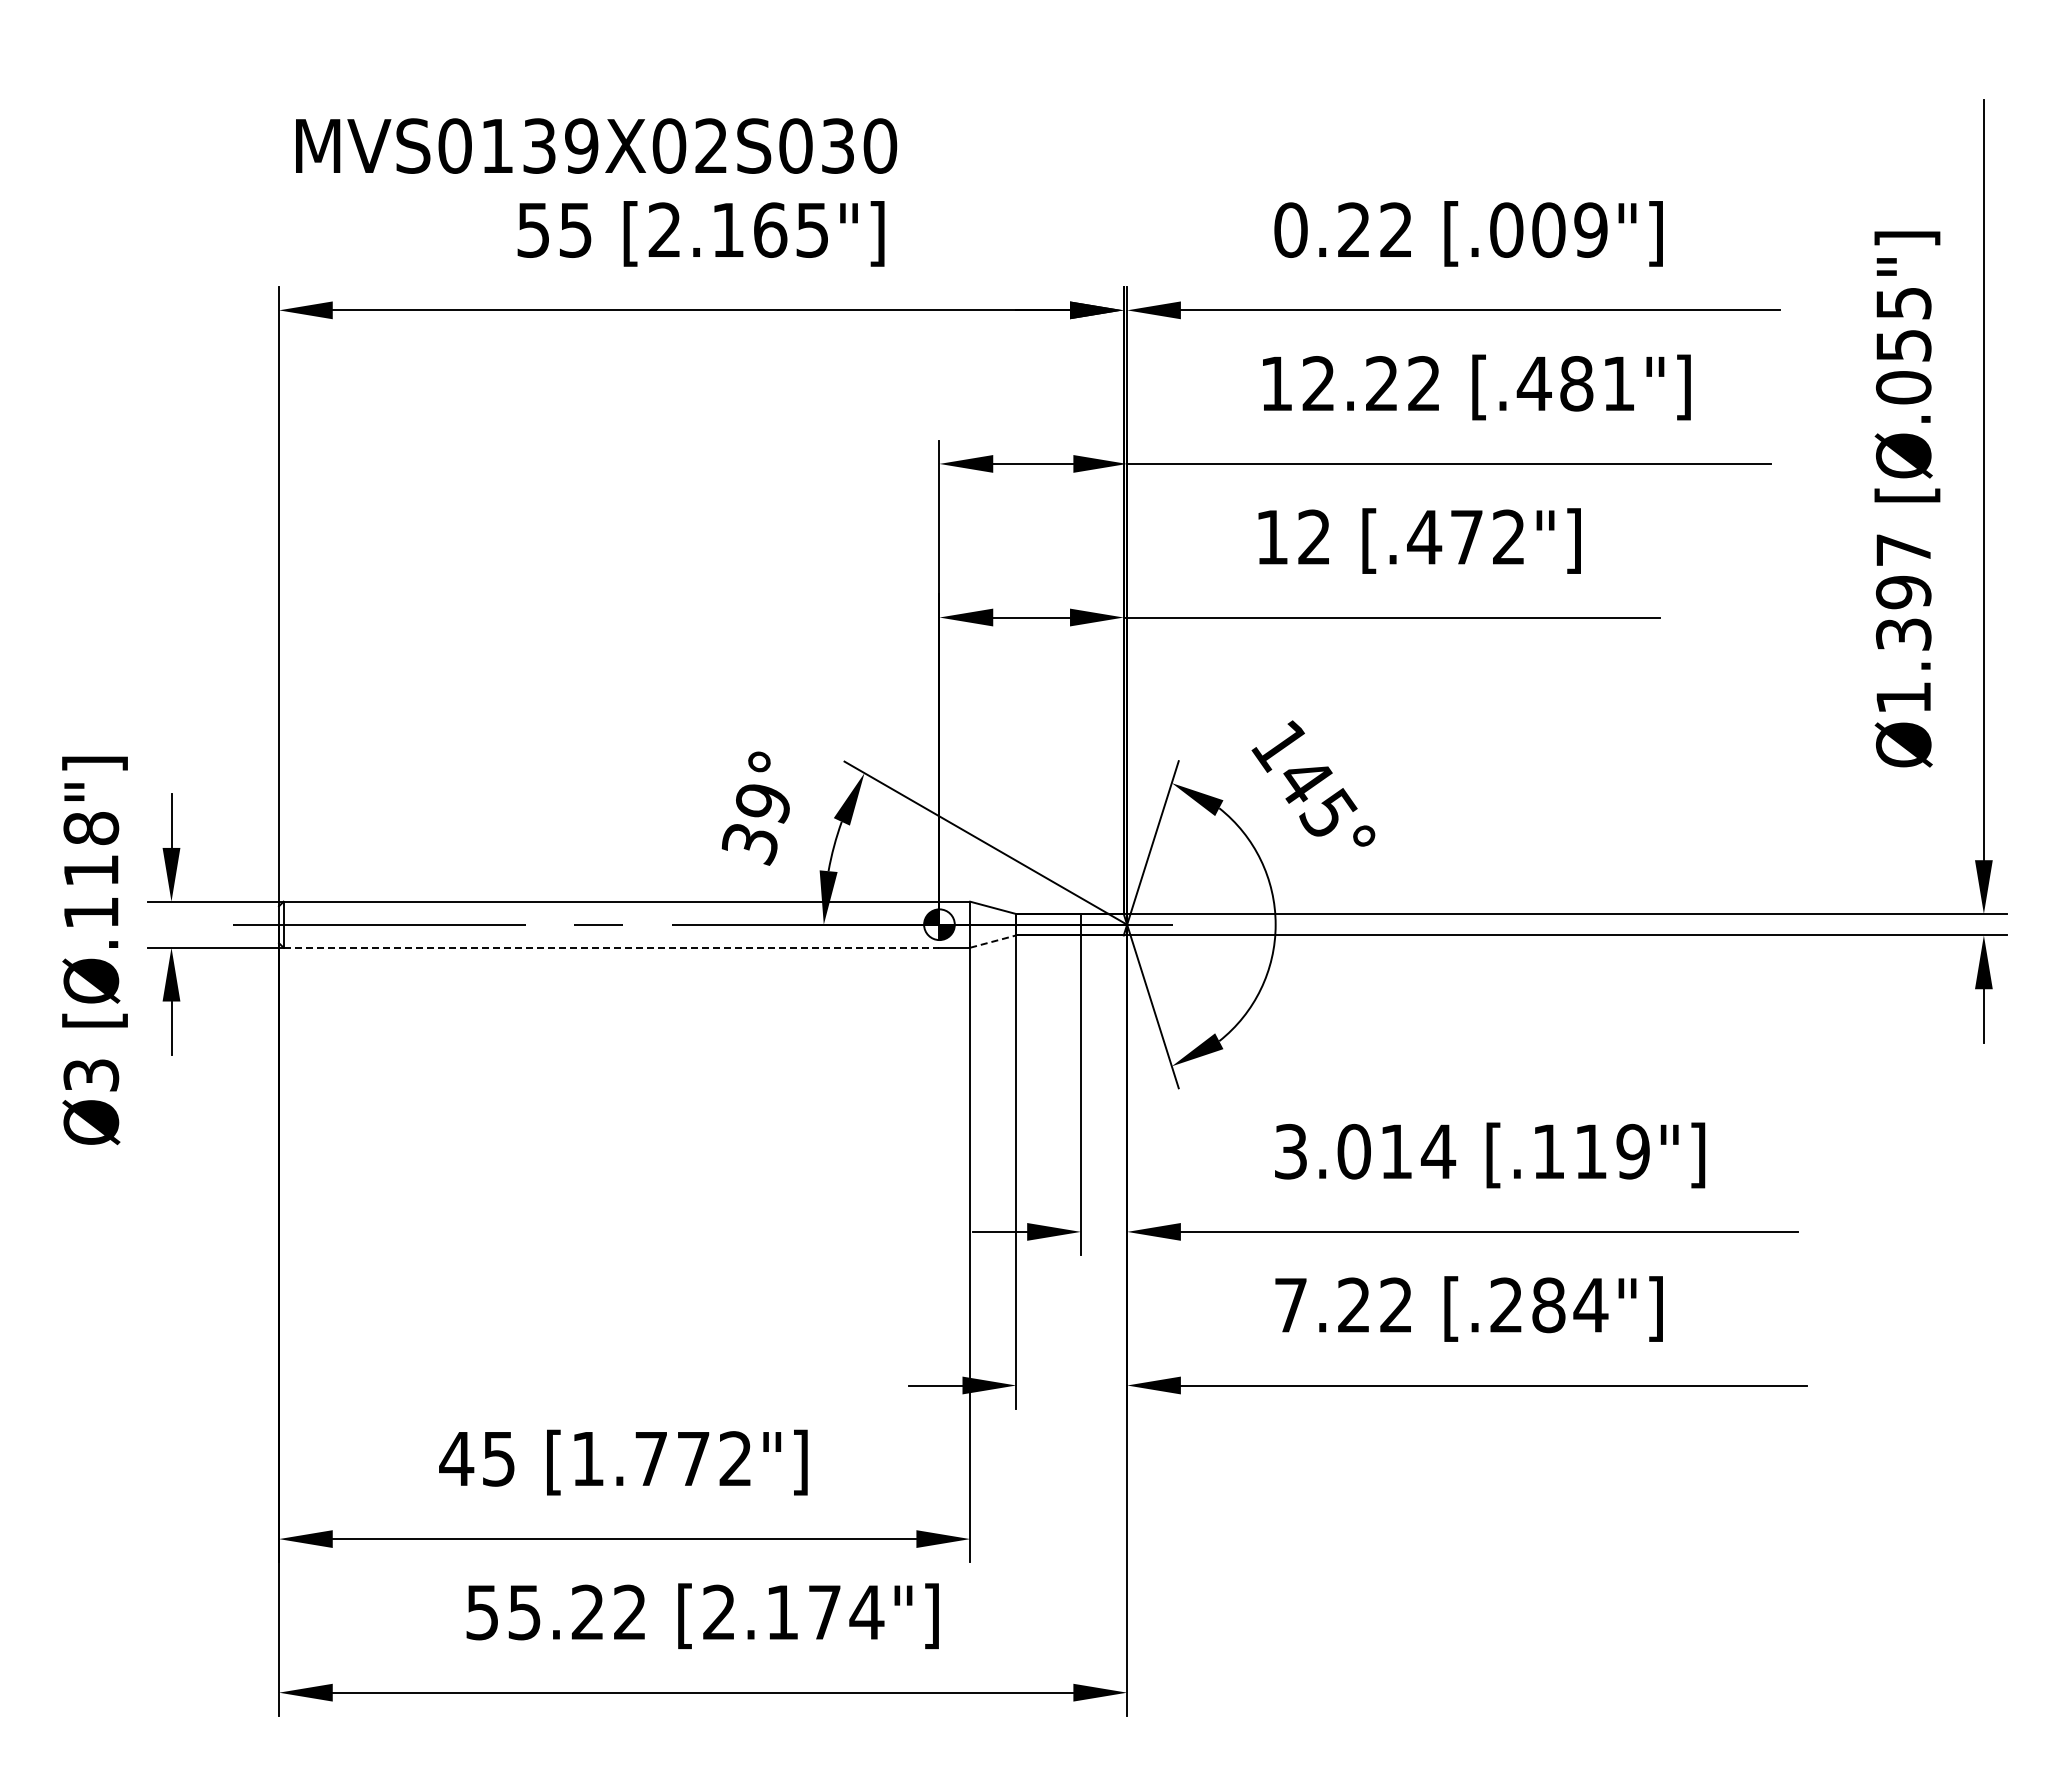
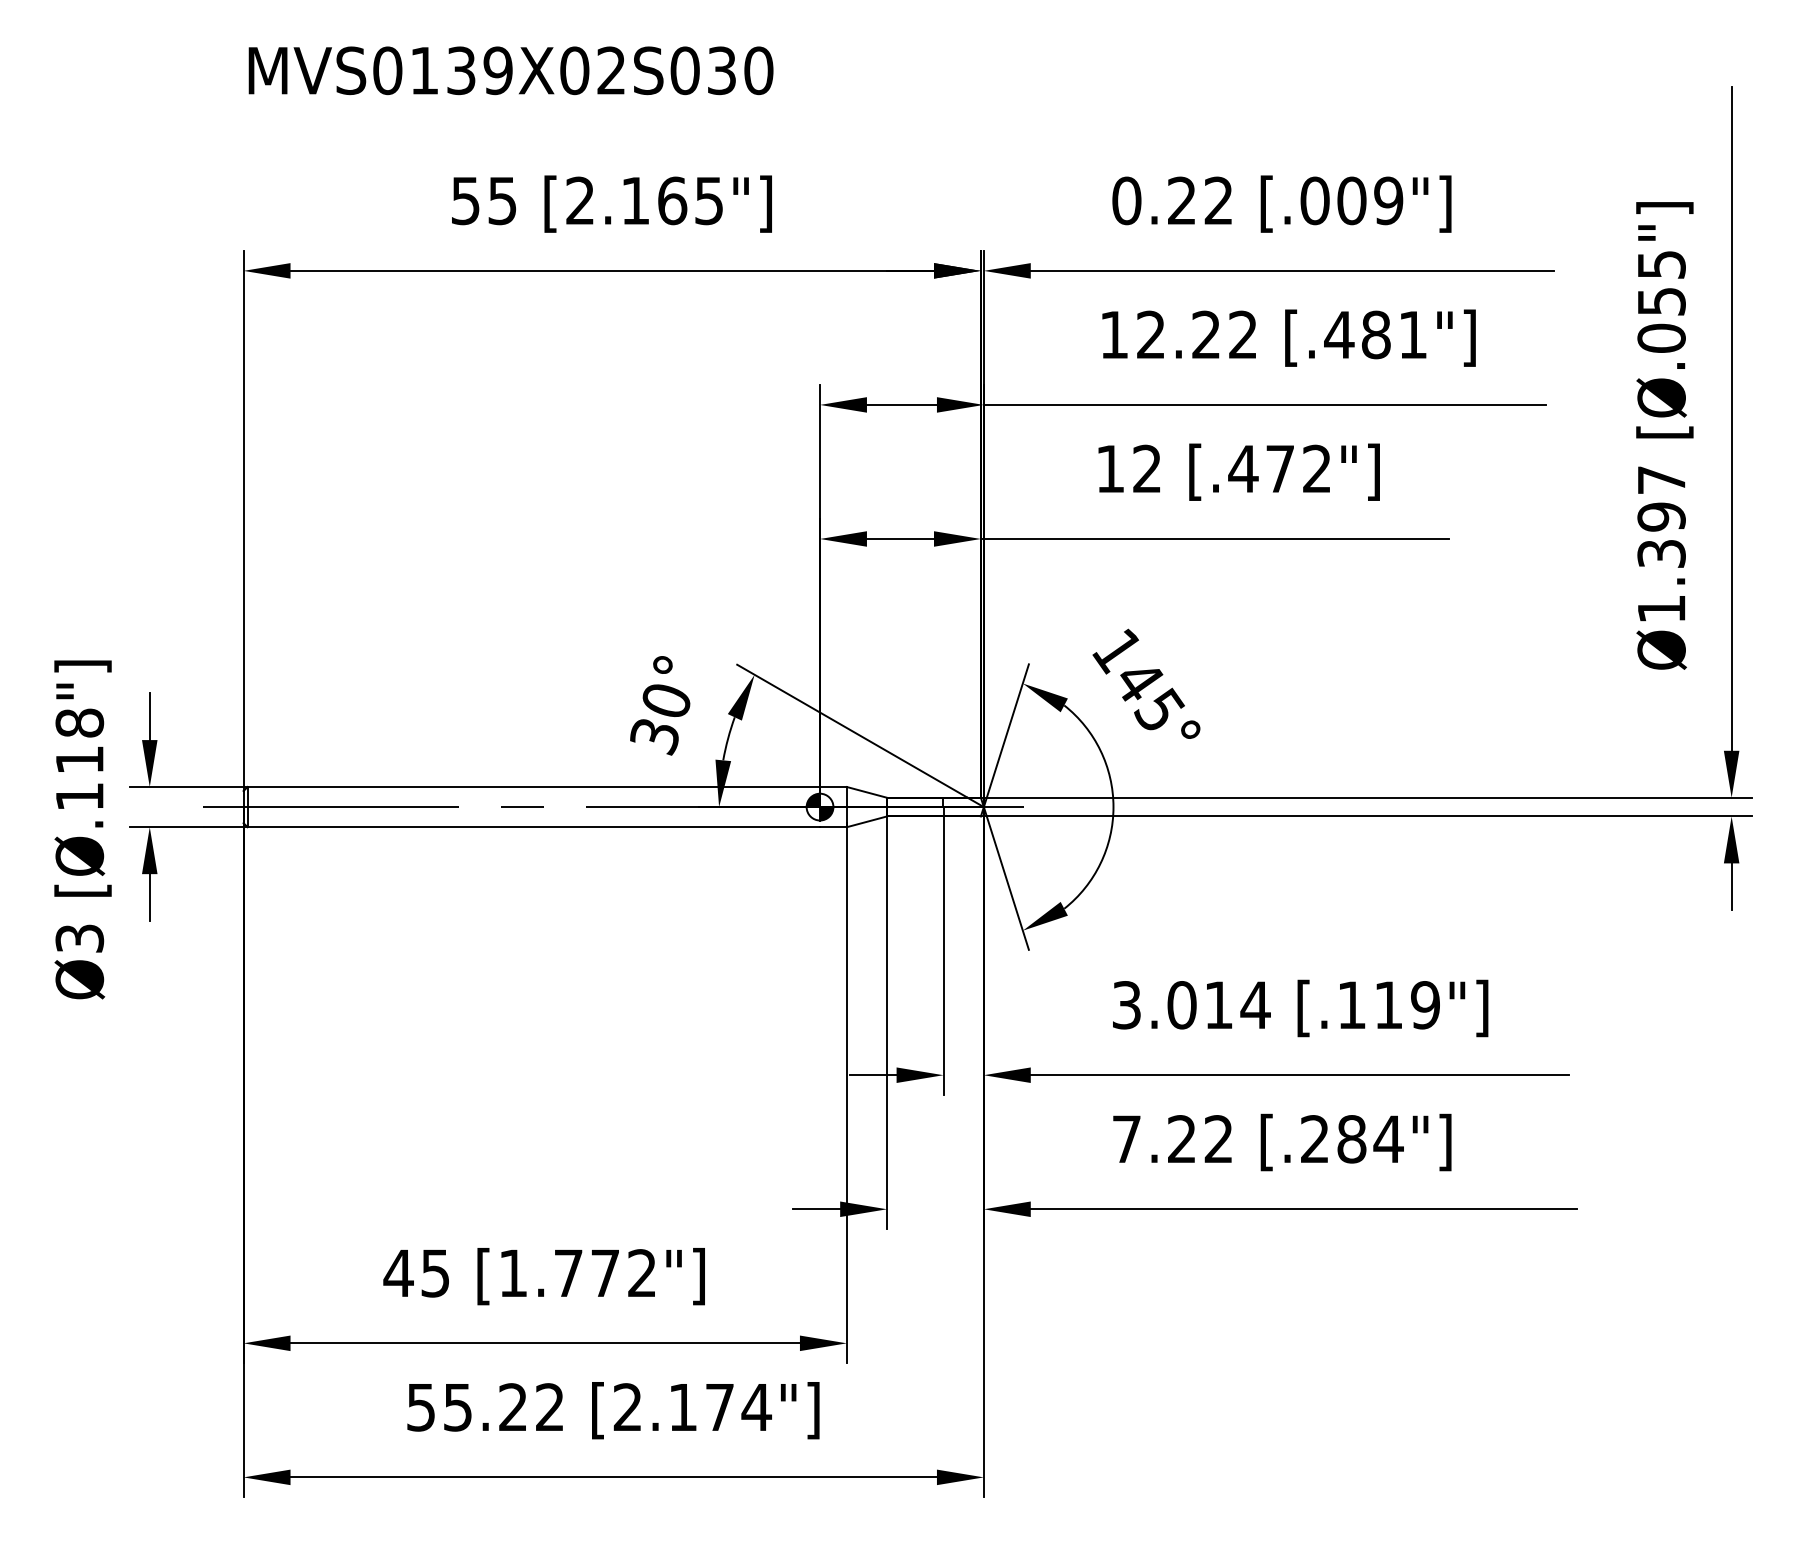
text: (596, 145) -> (511, 70), moved
text: (763, 803) -> (666, 701), 39° -> 30°
line: (993, 941) -> (867, 821), dashed -> solid
line: (611, 947) -> (533, 826), dashed -> solid

